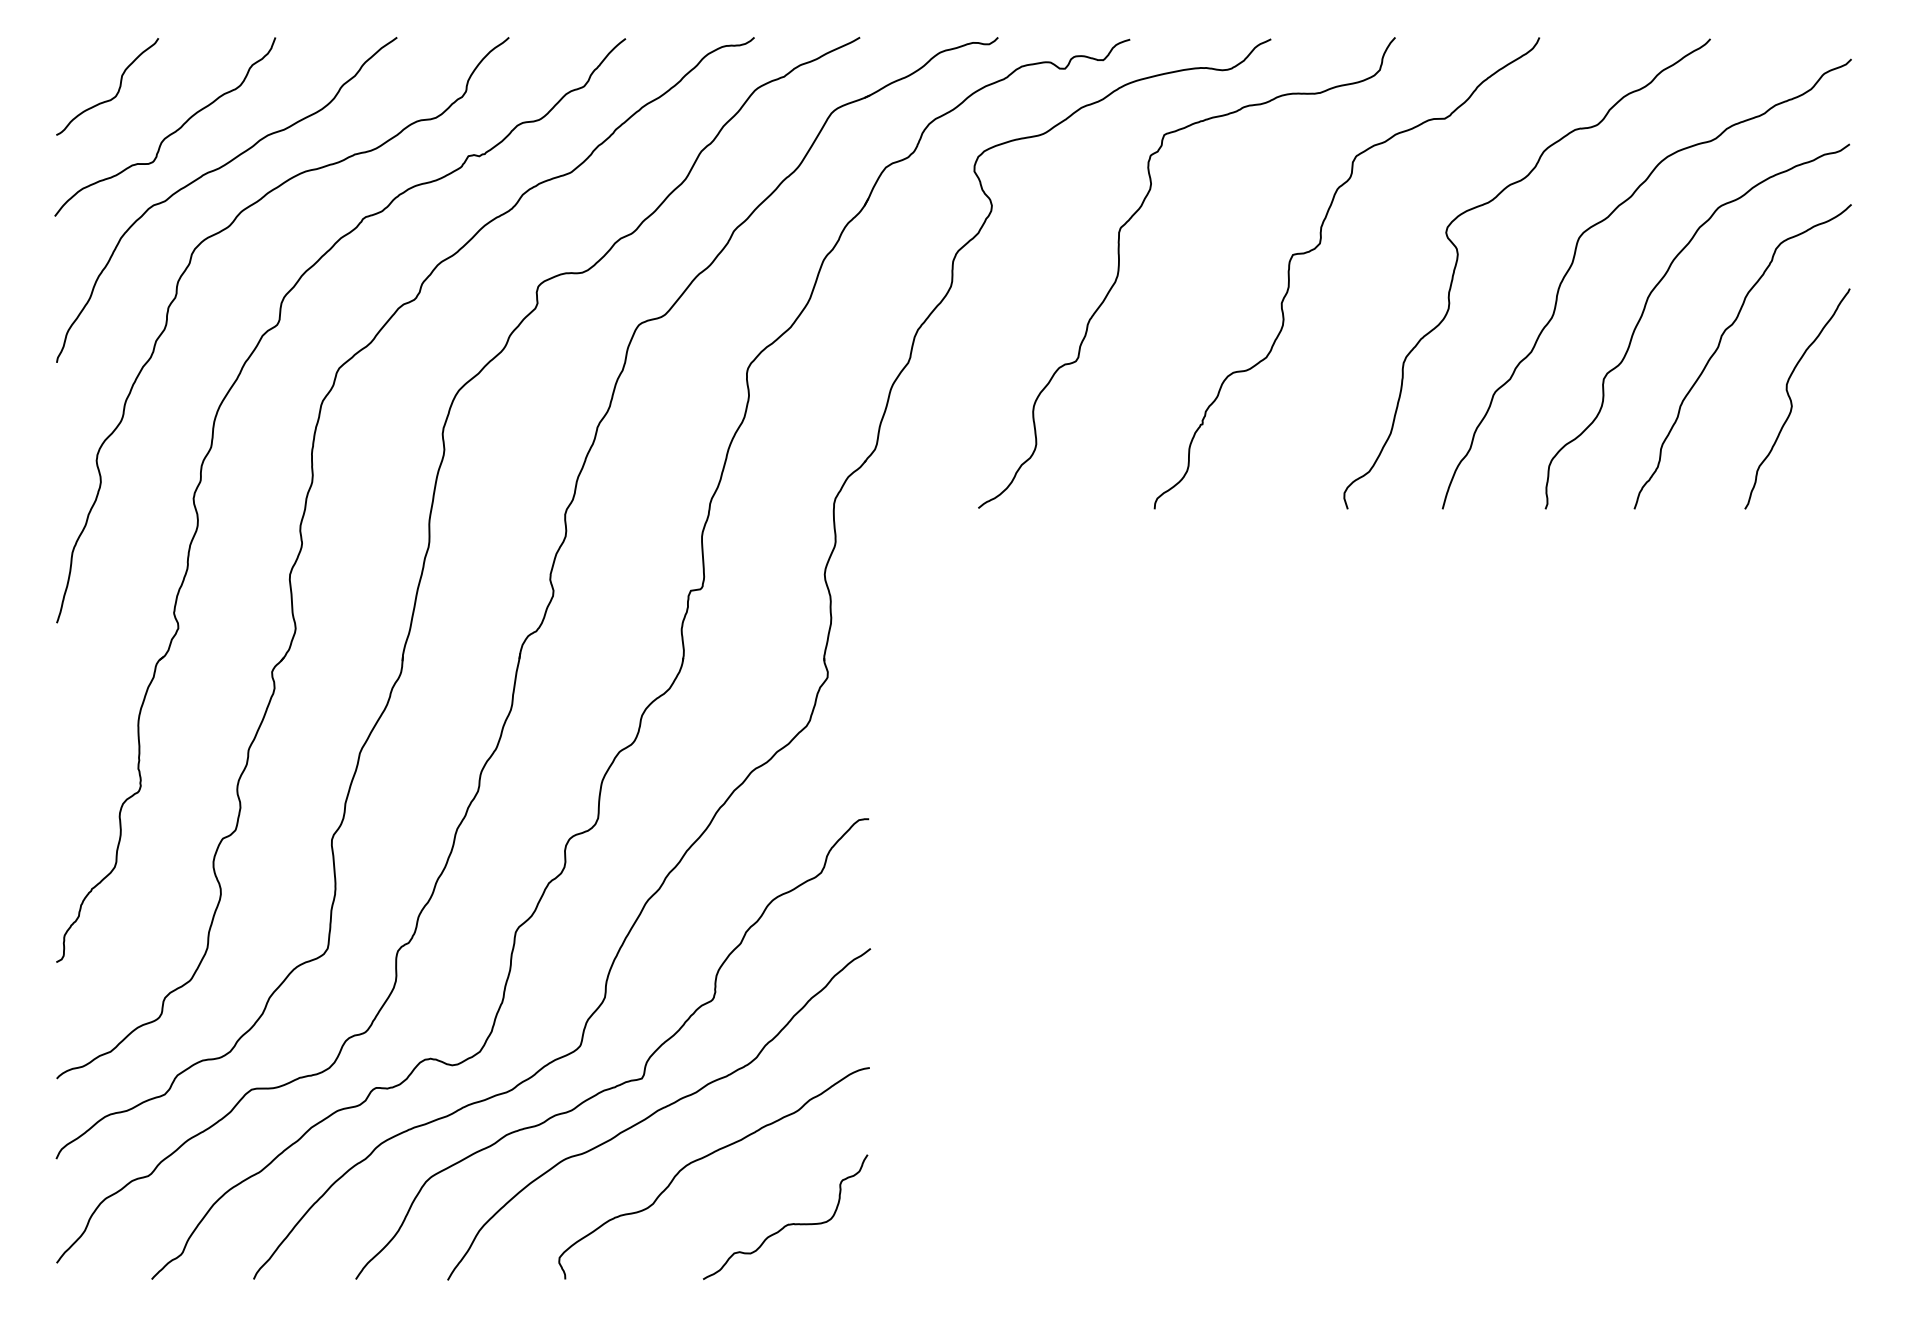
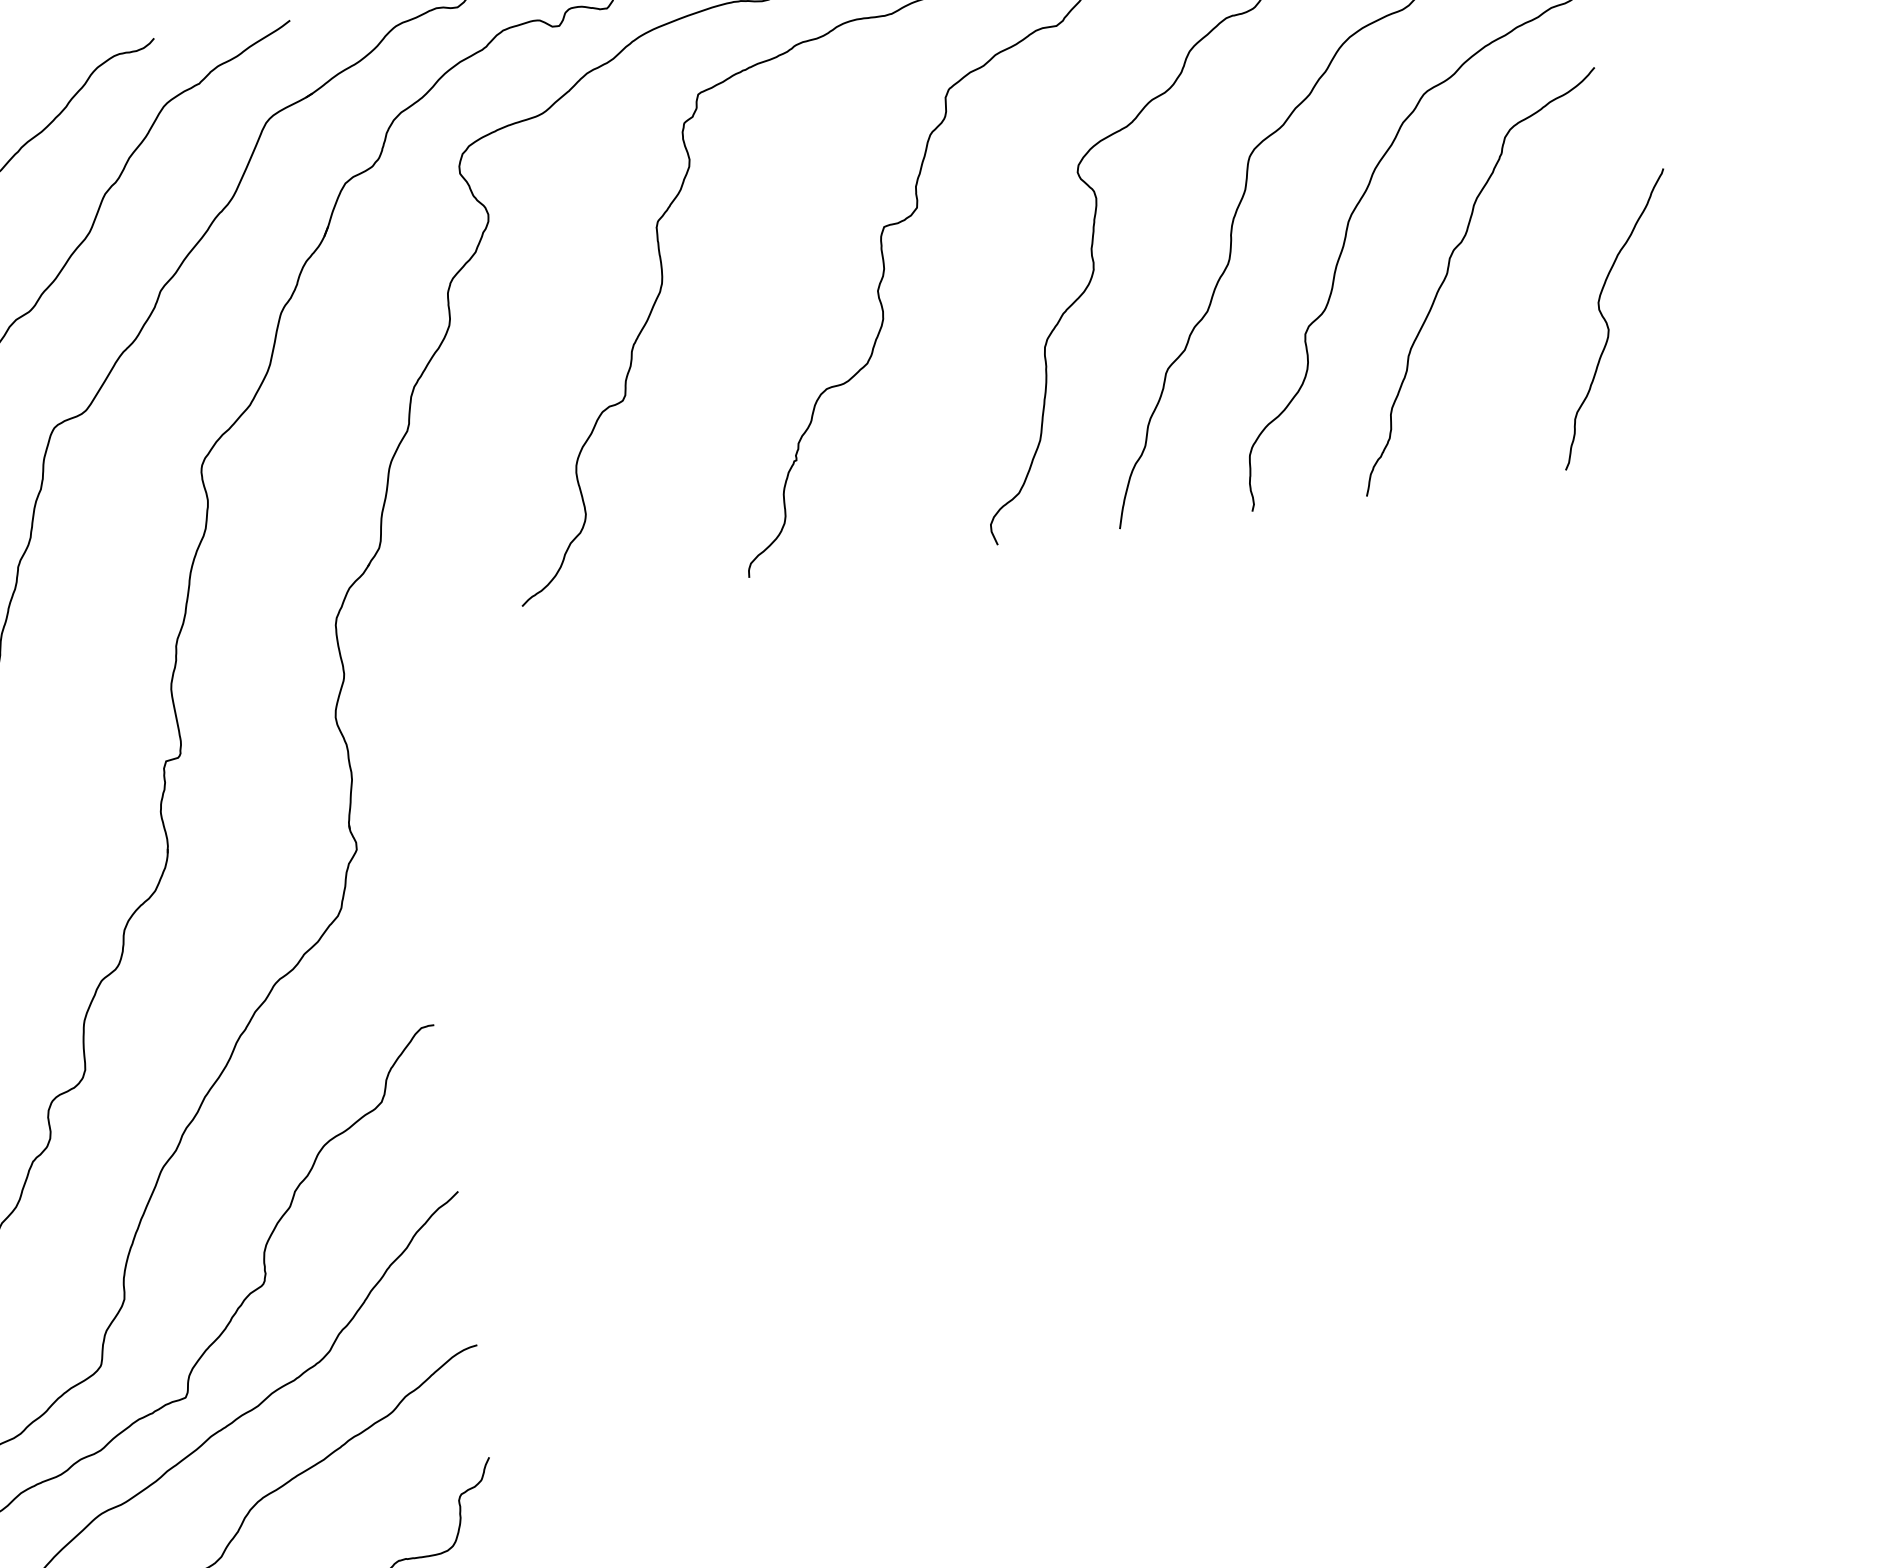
curve: (1791, 399) -> (1607, 321), moved

